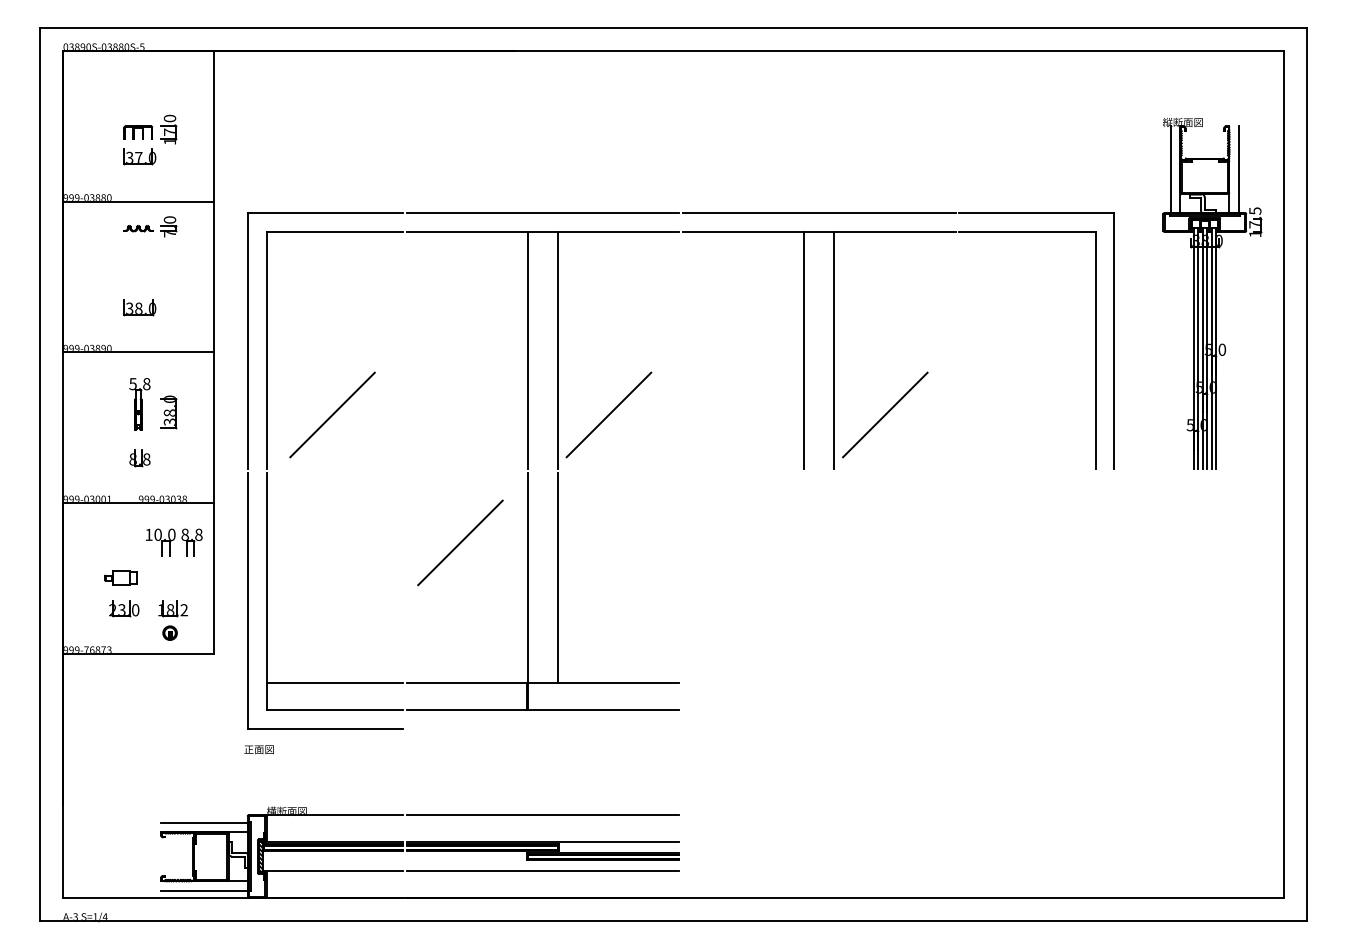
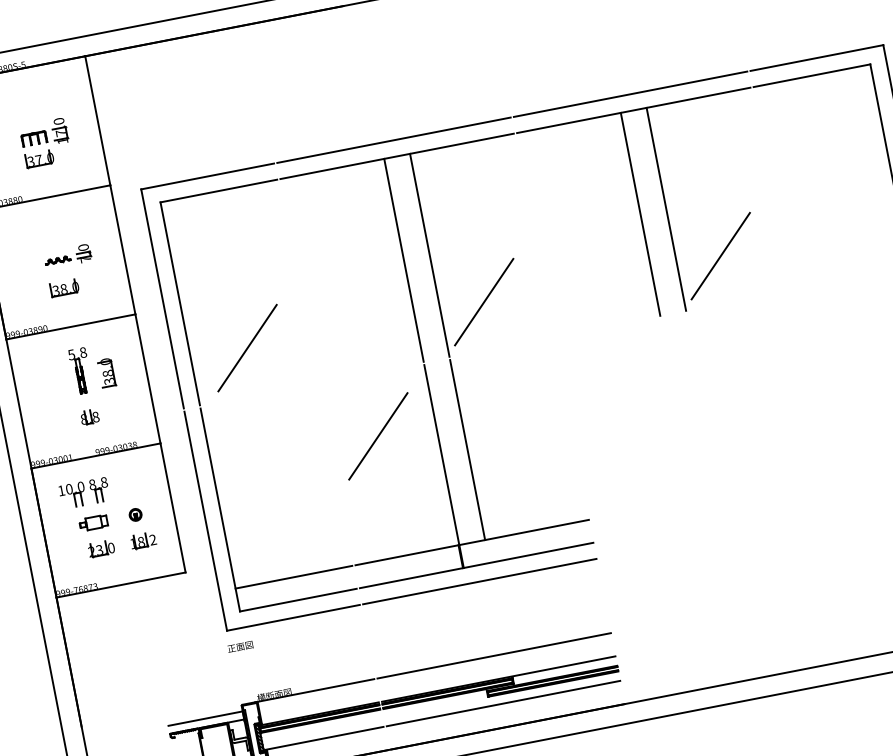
part: (150, 226) -> (67, 256), moved
part: (174, 542) -> (84, 493), moved
part: (169, 632) -> (134, 514), moved
line: (542, 728) -> (479, 581), added

